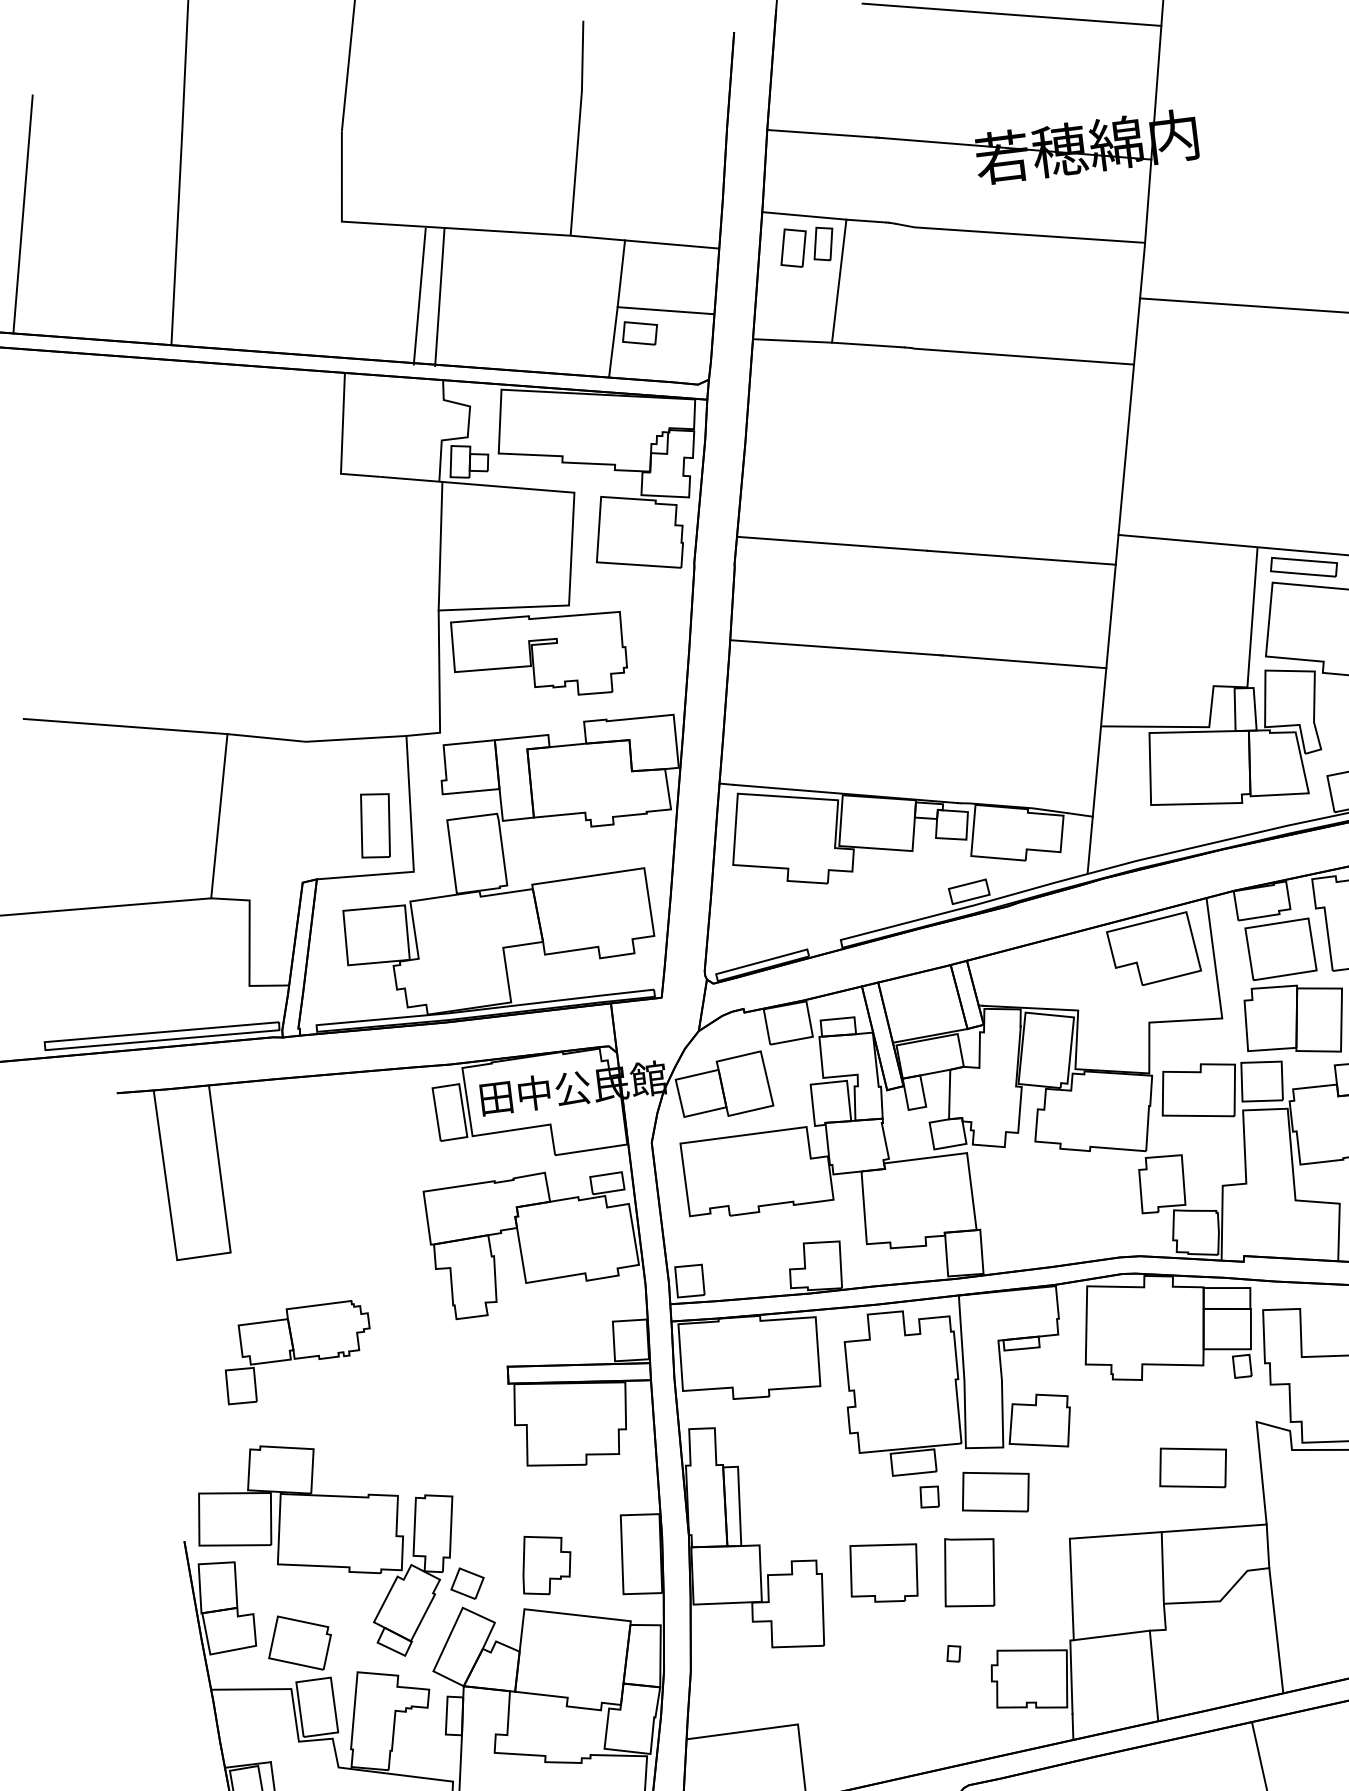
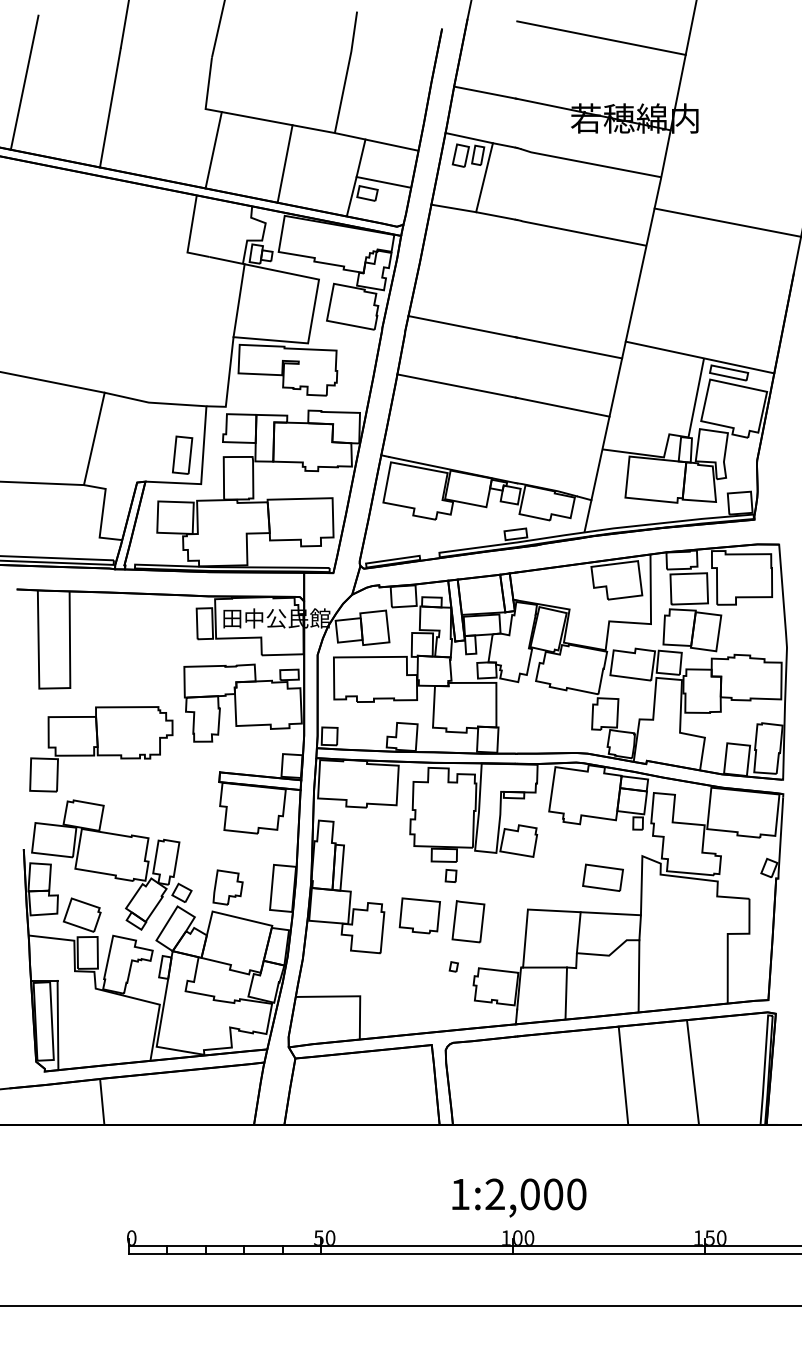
line: (438, 296) -> (284, 163), moved
line: (419, 297) -> (213, 150), moved
part: (297, 1352) -> (101, 749), size x1.67
part: (994, 1491) -> (488, 877), removed

